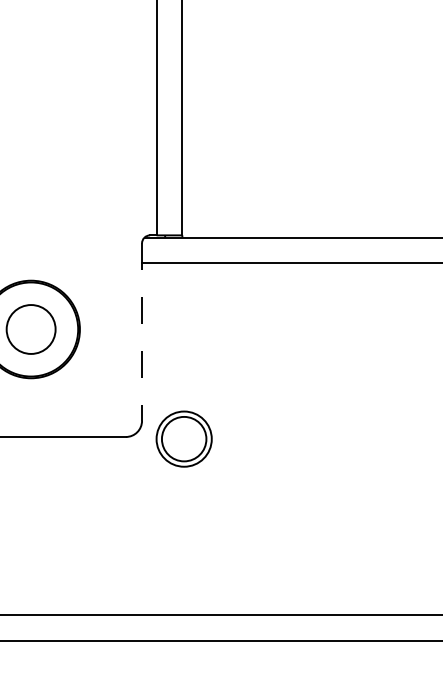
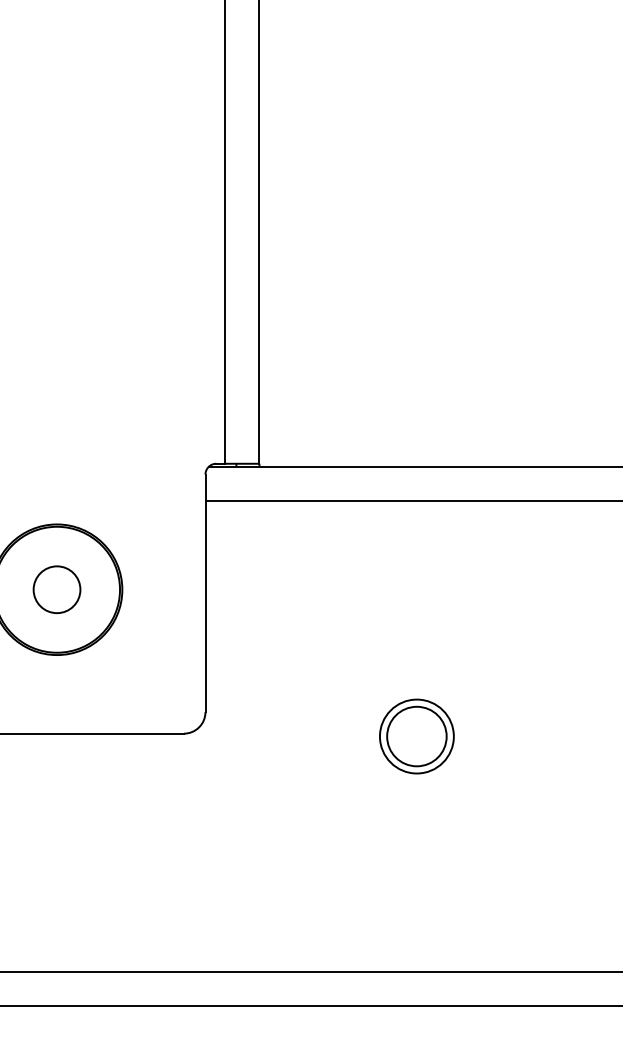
circle: (30, 329) -> (56, 589), size x0.71
line: (142, 332) -> (205, 593), dashed -> solid
part: (183, 439) -> (416, 736), moved

